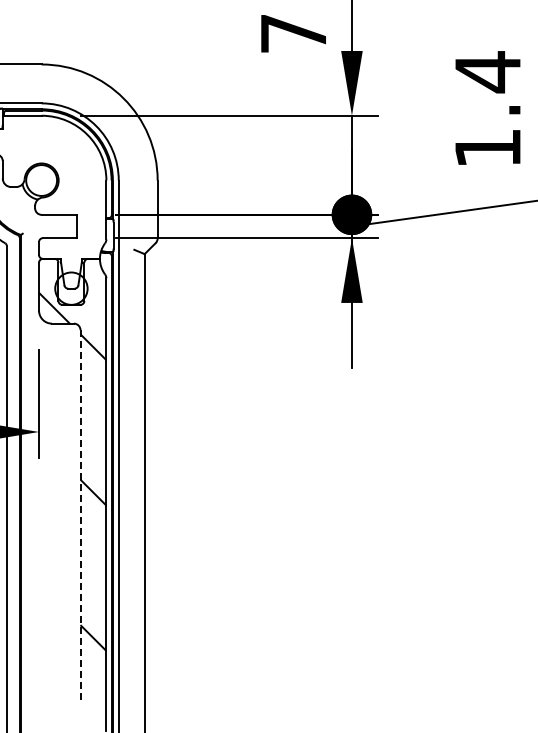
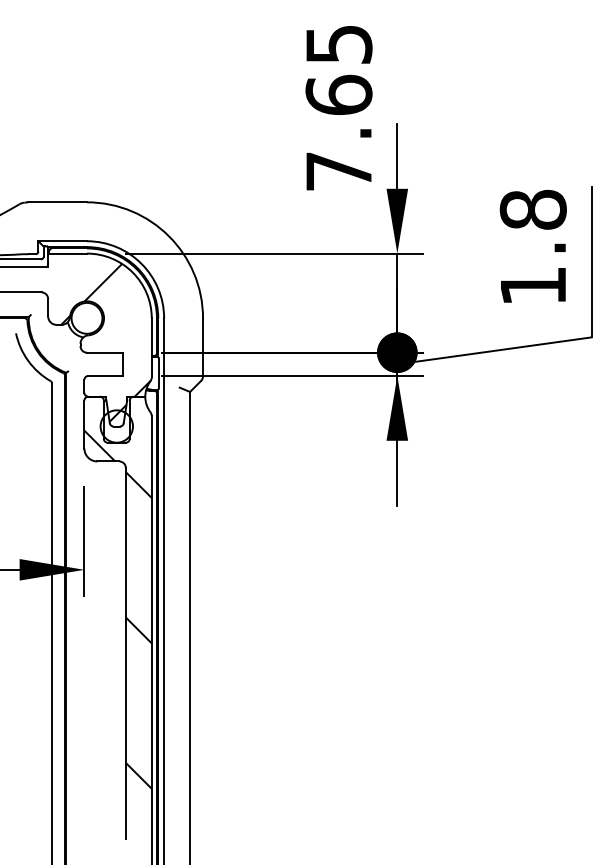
text: (487, 71) -> (532, 209), 1.4 -> 1.8
hatch: (60, 204) -> (105, 342), added
line: (80, 515) -> (125, 653), dashed -> solid

